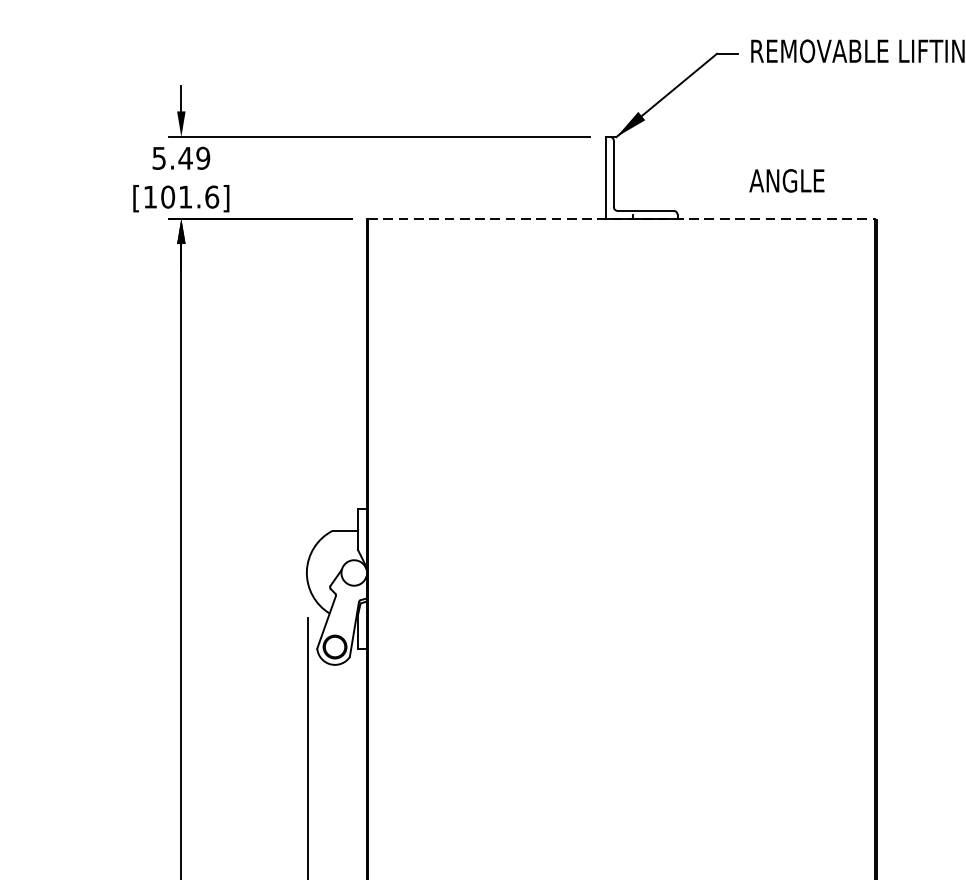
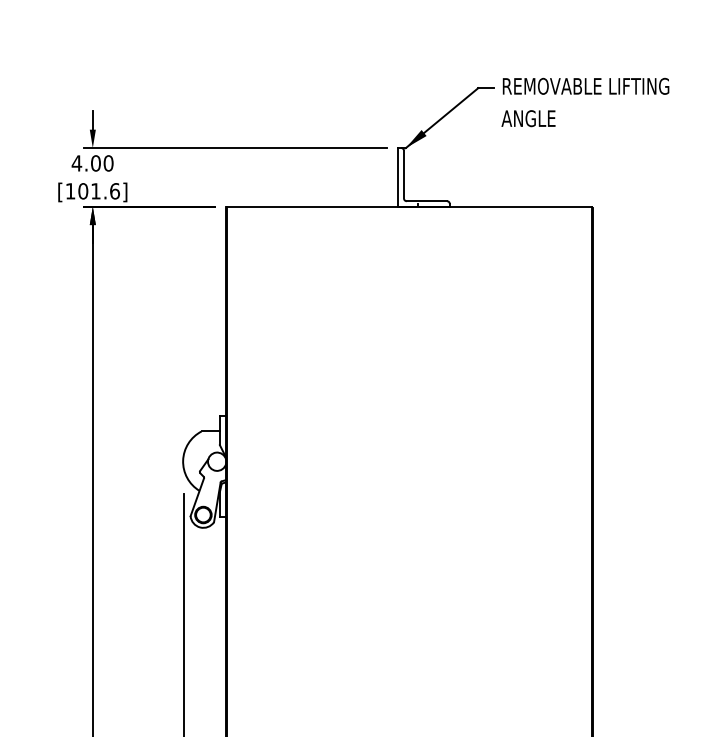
text: (180, 158) -> (92, 163), 5.49 -> 4.00
text: (786, 180) -> (528, 118), moved
line: (622, 218) -> (410, 206), dashed -> solid

